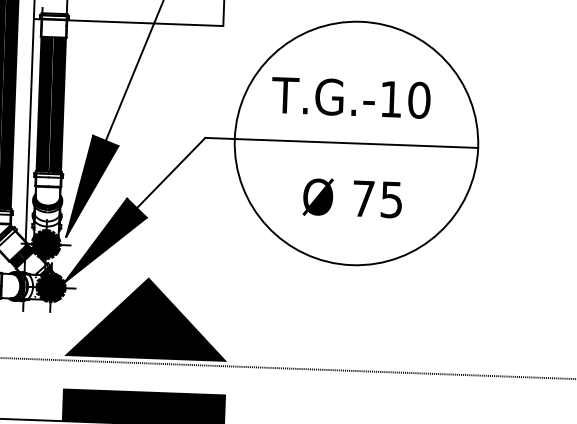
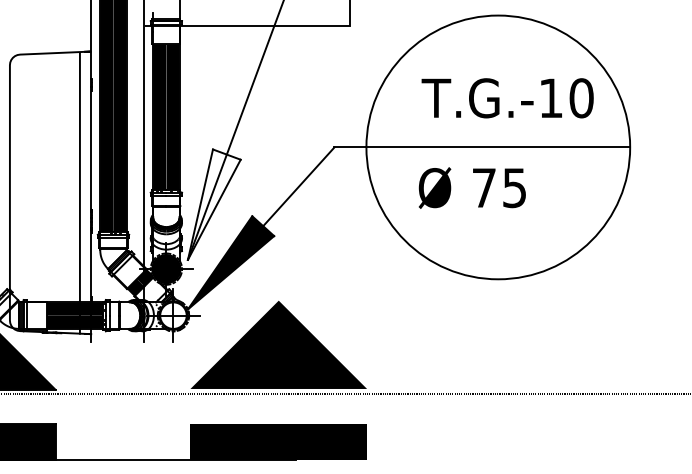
text: (350, 98) -> (507, 98), moved
fill: (91, 186) -> (213, 204), removed
text: (351, 197) -> (471, 187), moved
fill: (51, 287) -> (173, 315), removed

